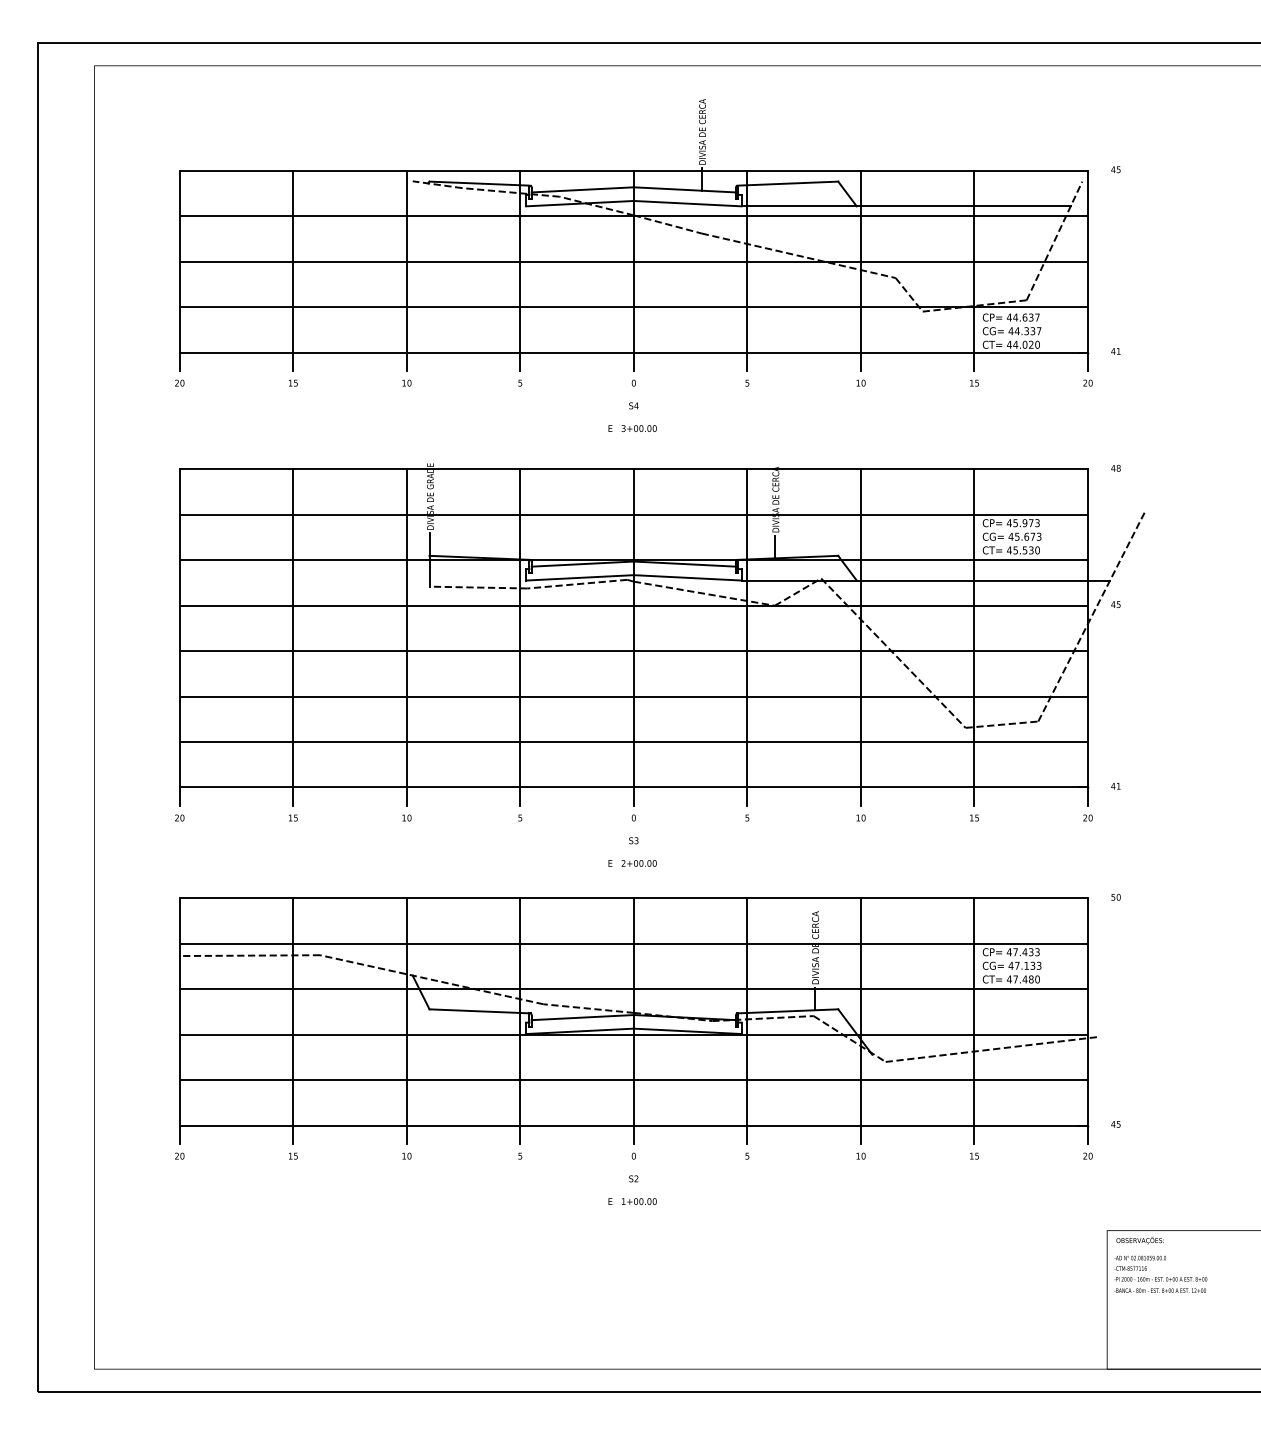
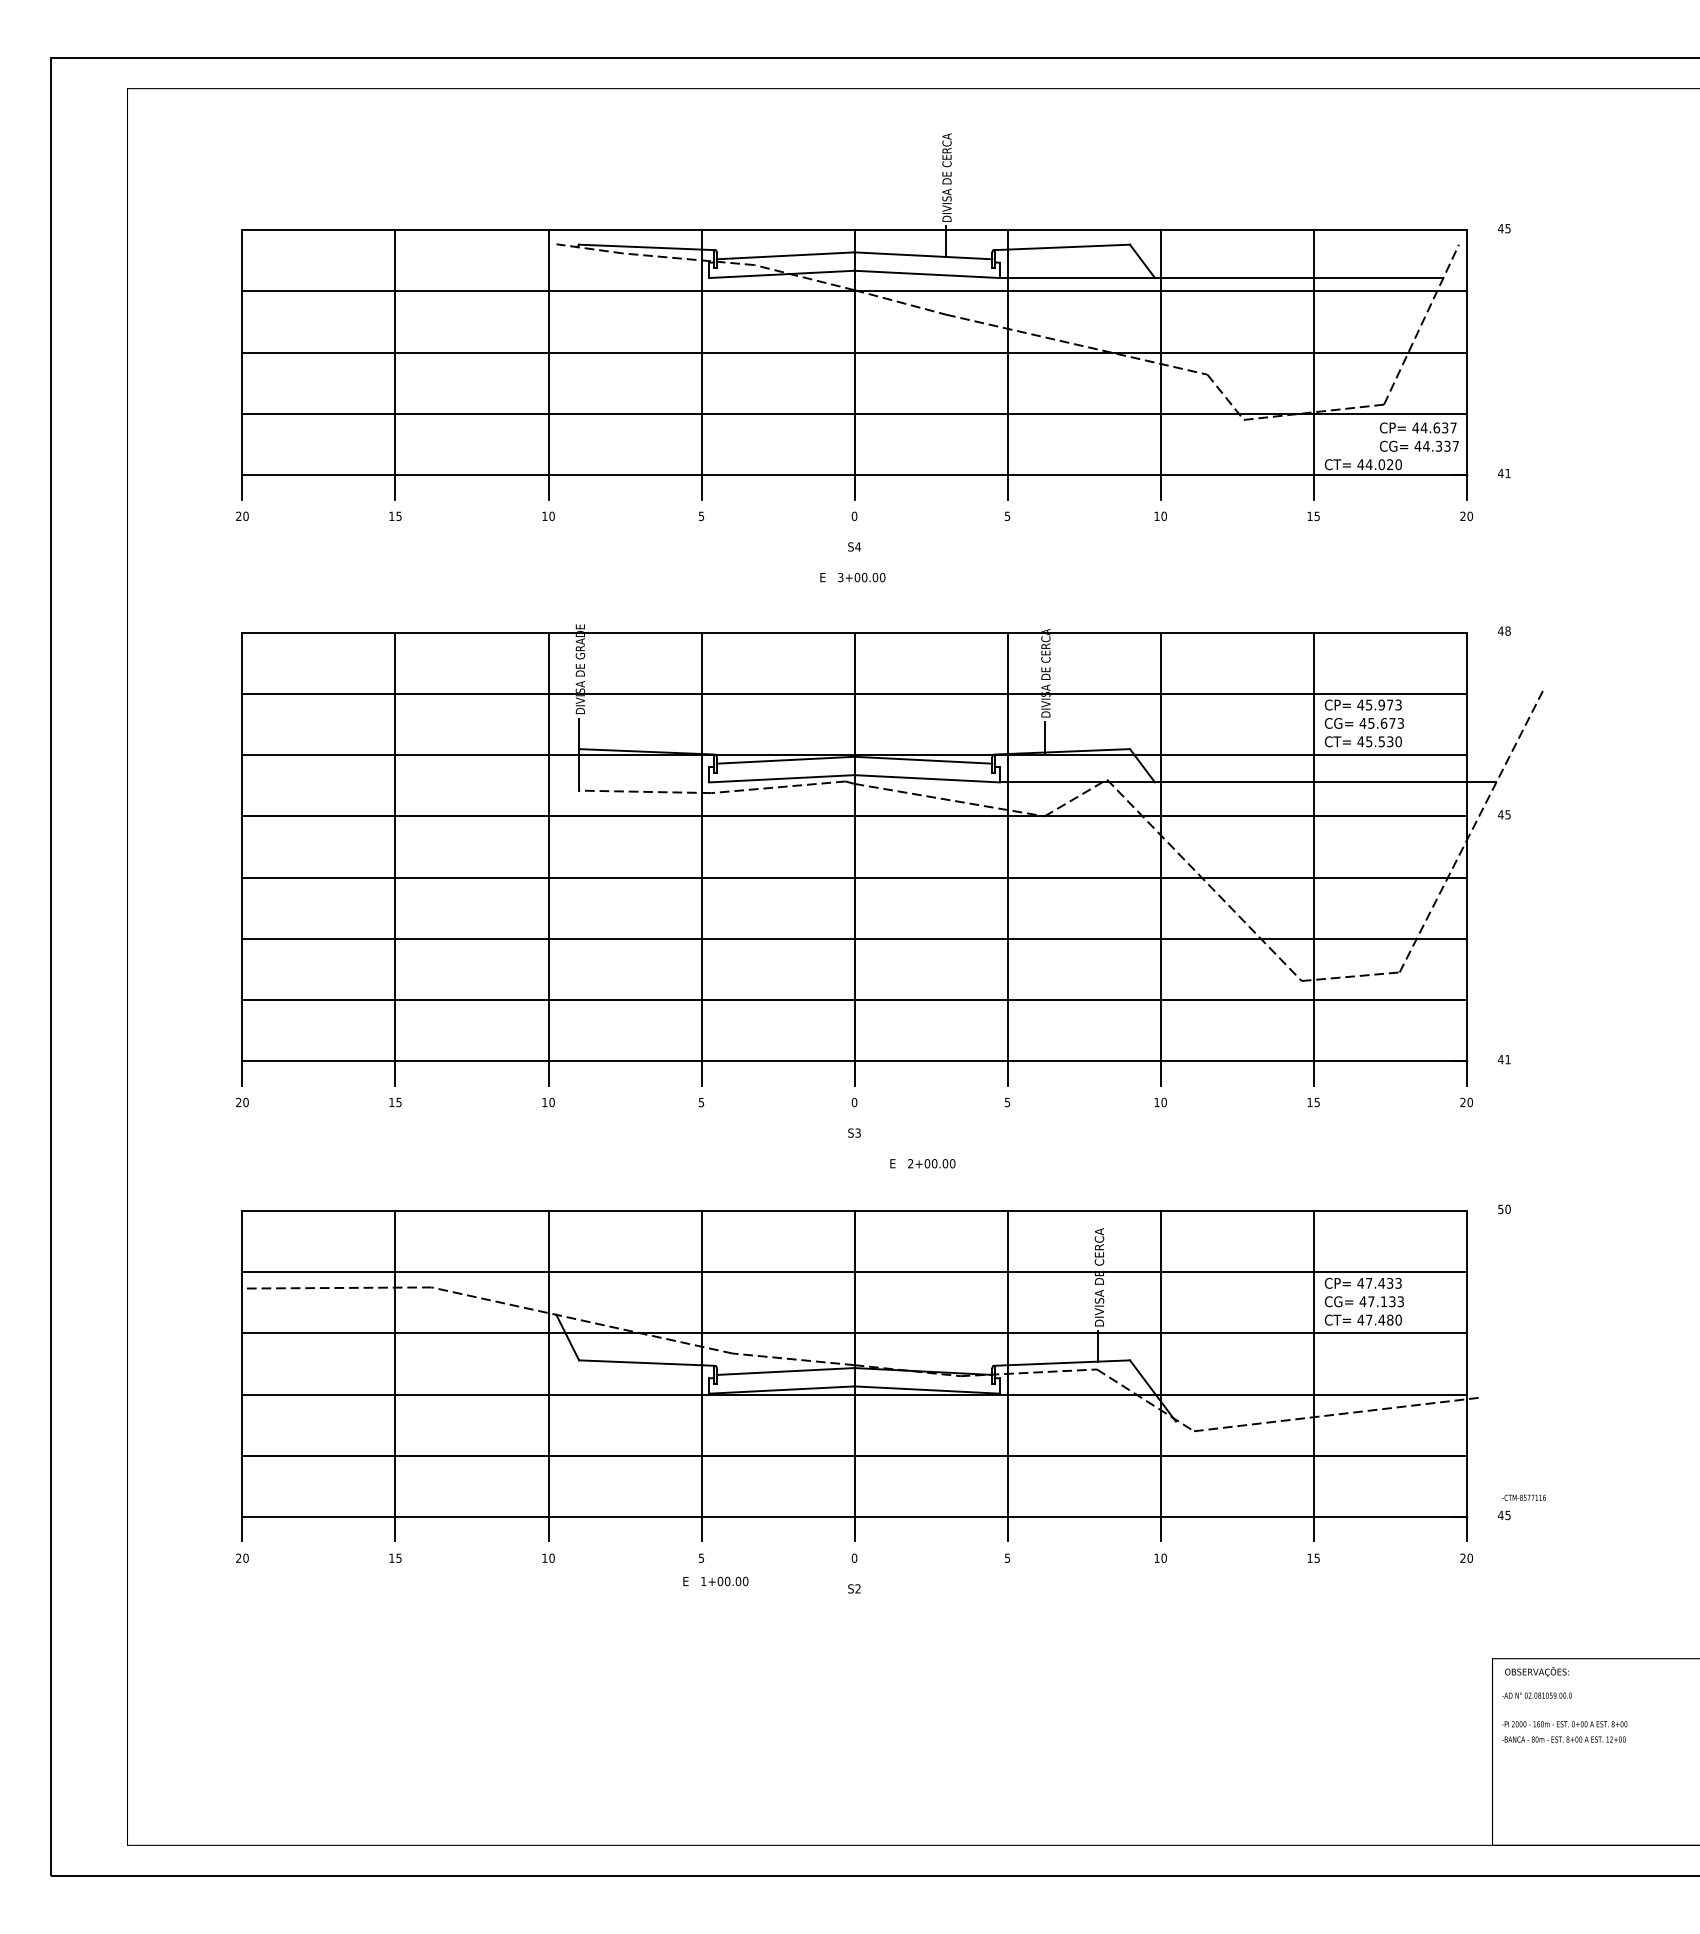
text: (1011, 323) -> (1418, 436), moved
text: (632, 863) -> (922, 1163), moved
text: (632, 1201) -> (715, 1581), moved
text: (1130, 1268) -> (1523, 1497), moved

